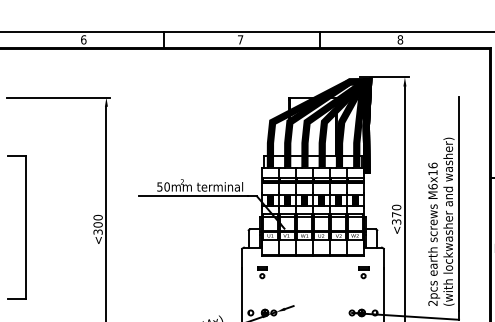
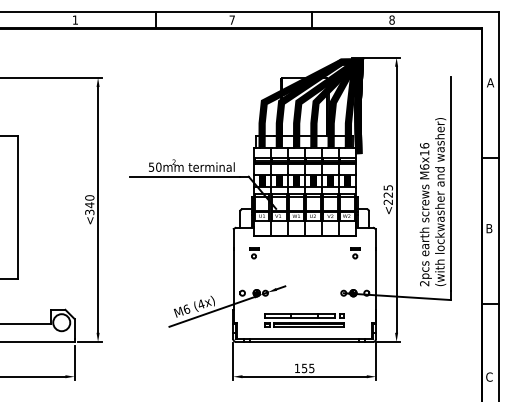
text: (83, 39) -> (75, 19), 6 -> 1
text: (395, 214) -> (387, 194), <370 -> <225
text: (97, 225) -> (89, 205), <300 -> <340

